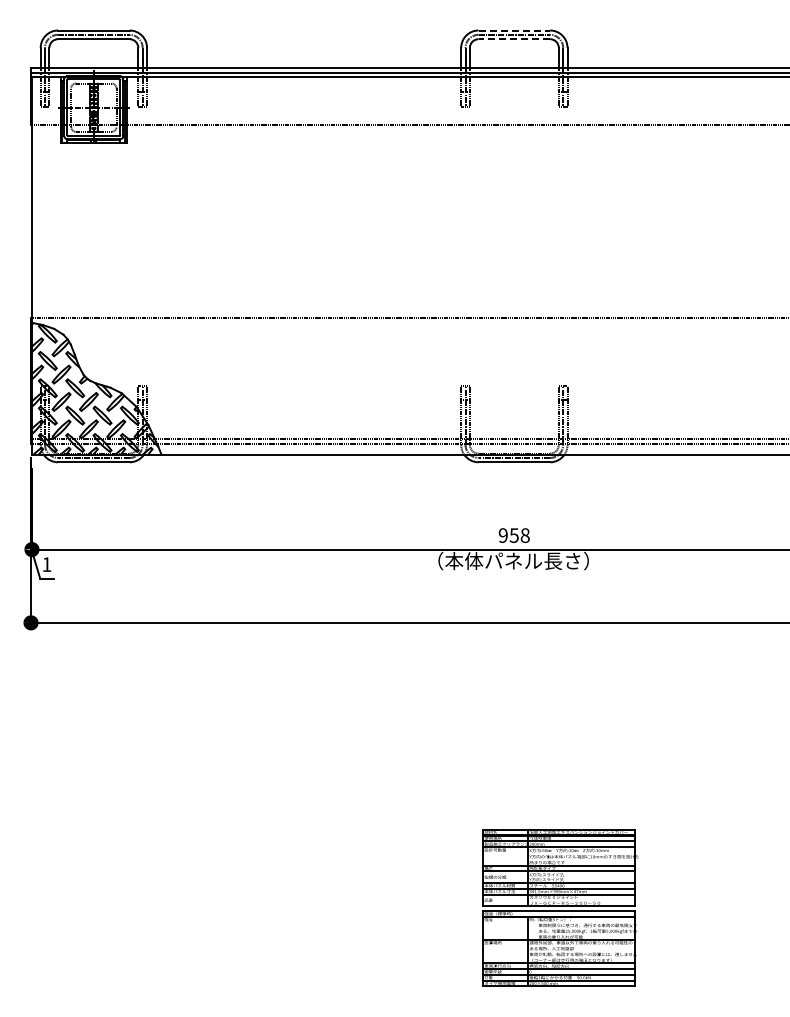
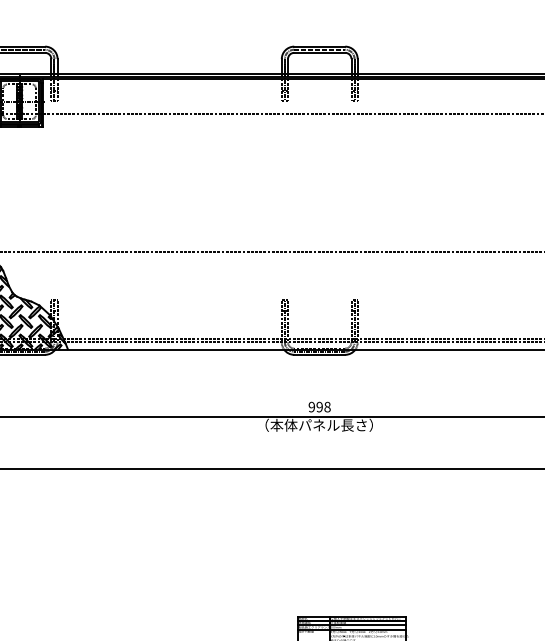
line: (514, 30) -> (319, 46), dashed -> solid
line: (514, 39) -> (319, 53), dashed -> solid
text: (513, 535) -> (319, 407), 958 -> 998

